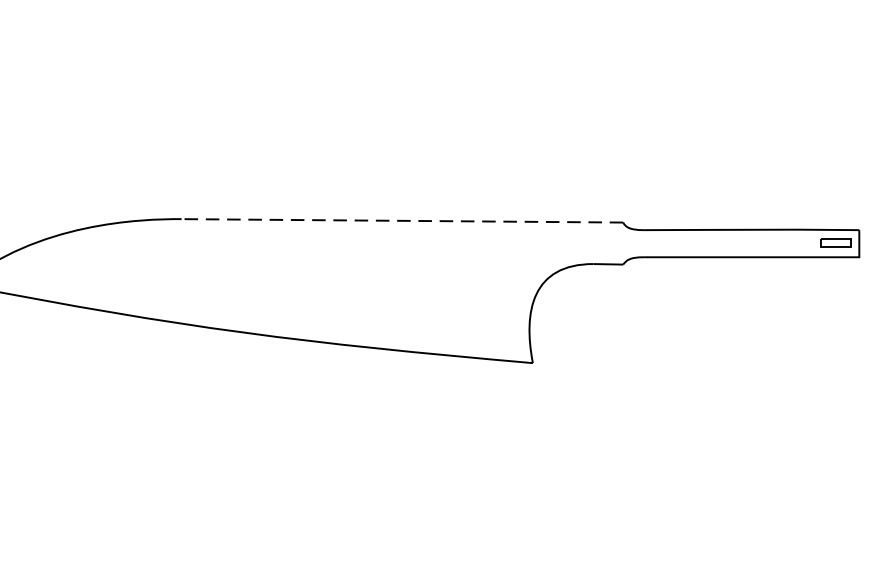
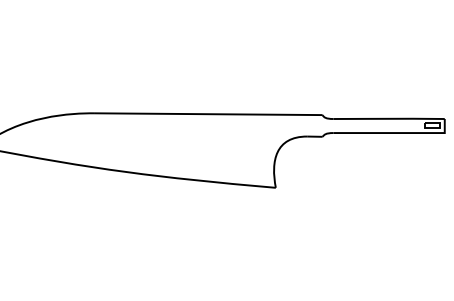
line: (400, 221) -> (207, 114), dashed -> solid

